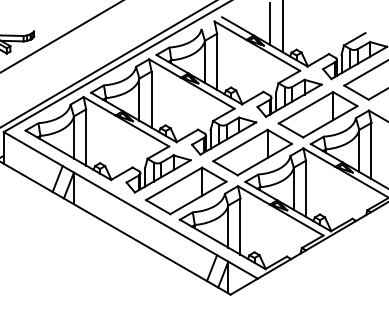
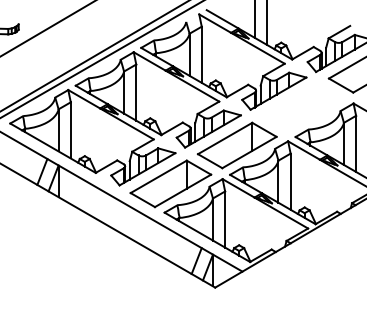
part: (317, 114) -> (302, 107), removed

